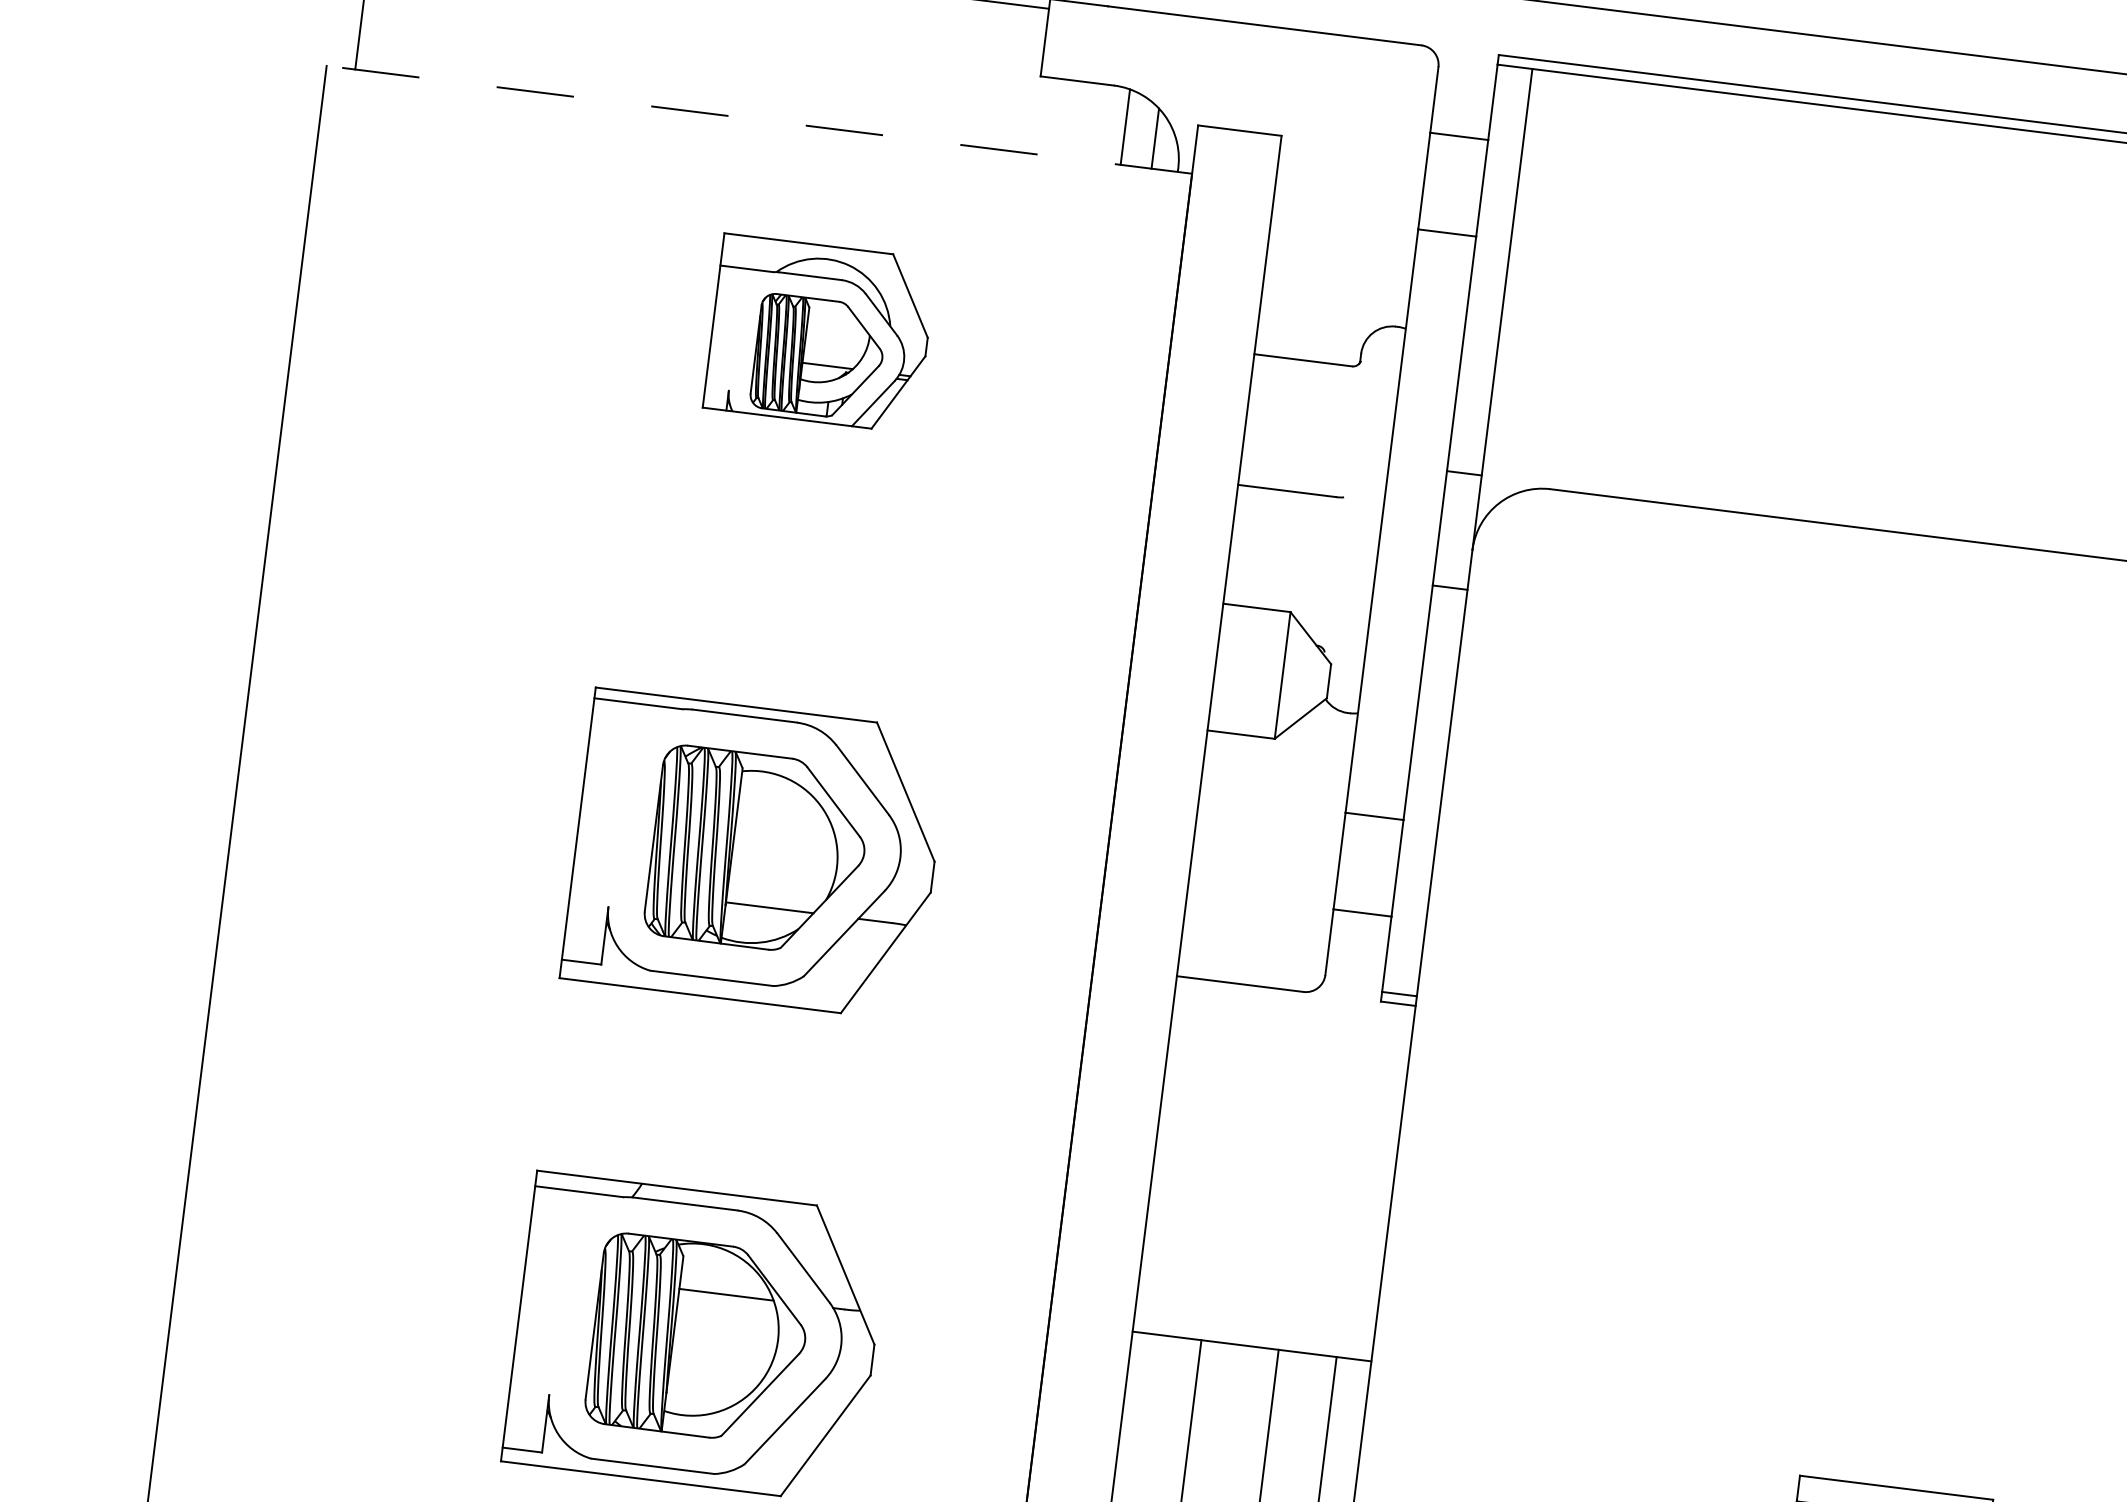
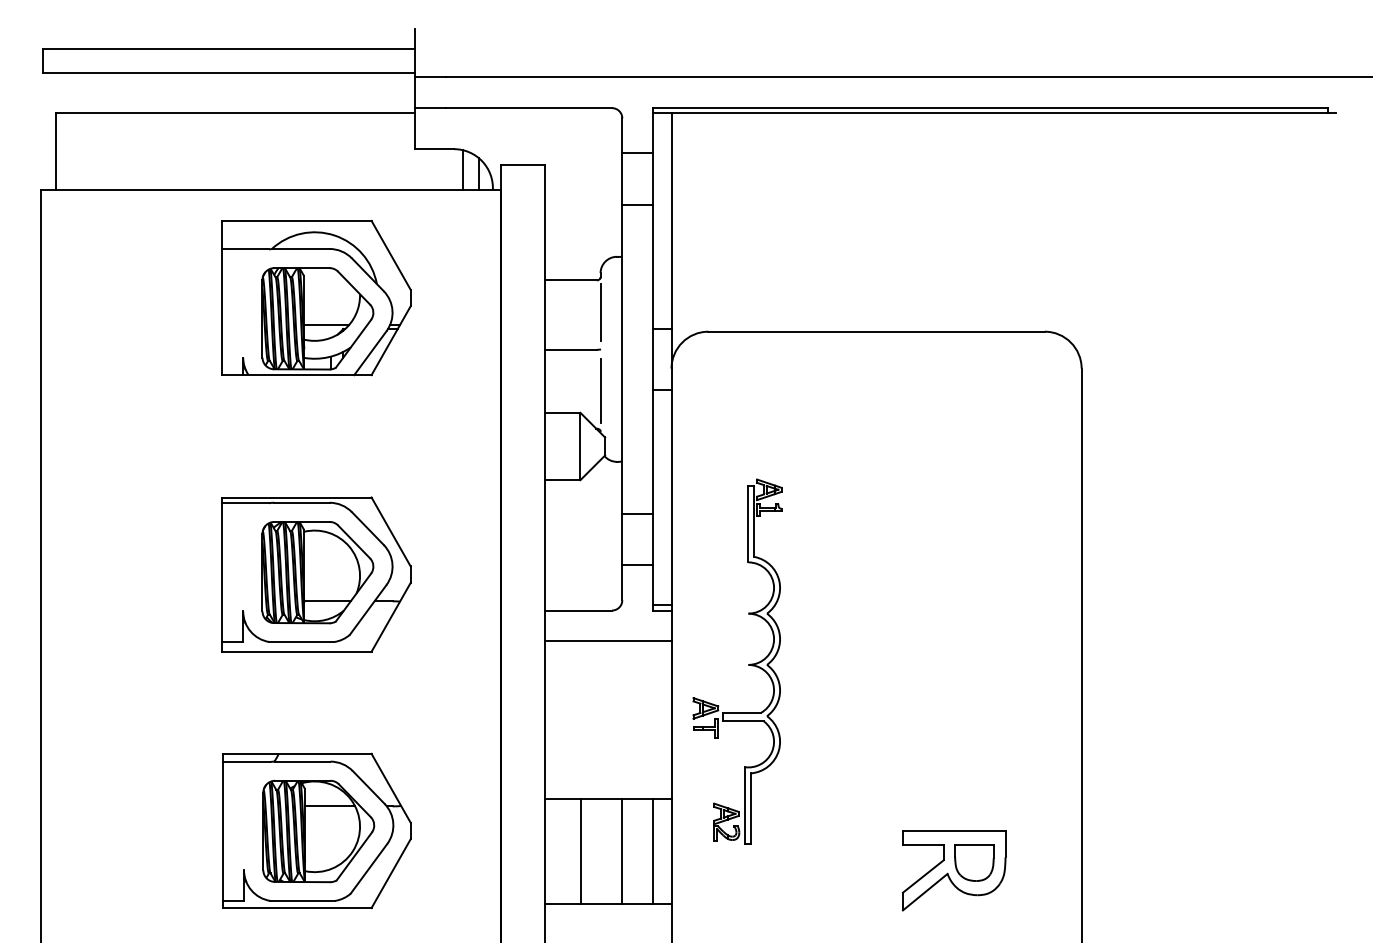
line: (758, 120) -> (270, 190), dashed -> solid
part: (820, 332) -> (316, 297), size x1.67
line: (1351, 427) -> (600, 312), added
line: (1333, 574) -> (600, 390), added
line: (1287, 1049) -> (607, 641), added
part: (1548, 1125) -> (748, 664), added

